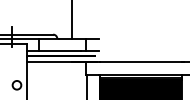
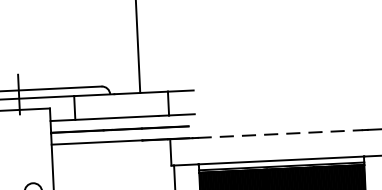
line: (140, 62) -> (280, 134), solid -> dashed

